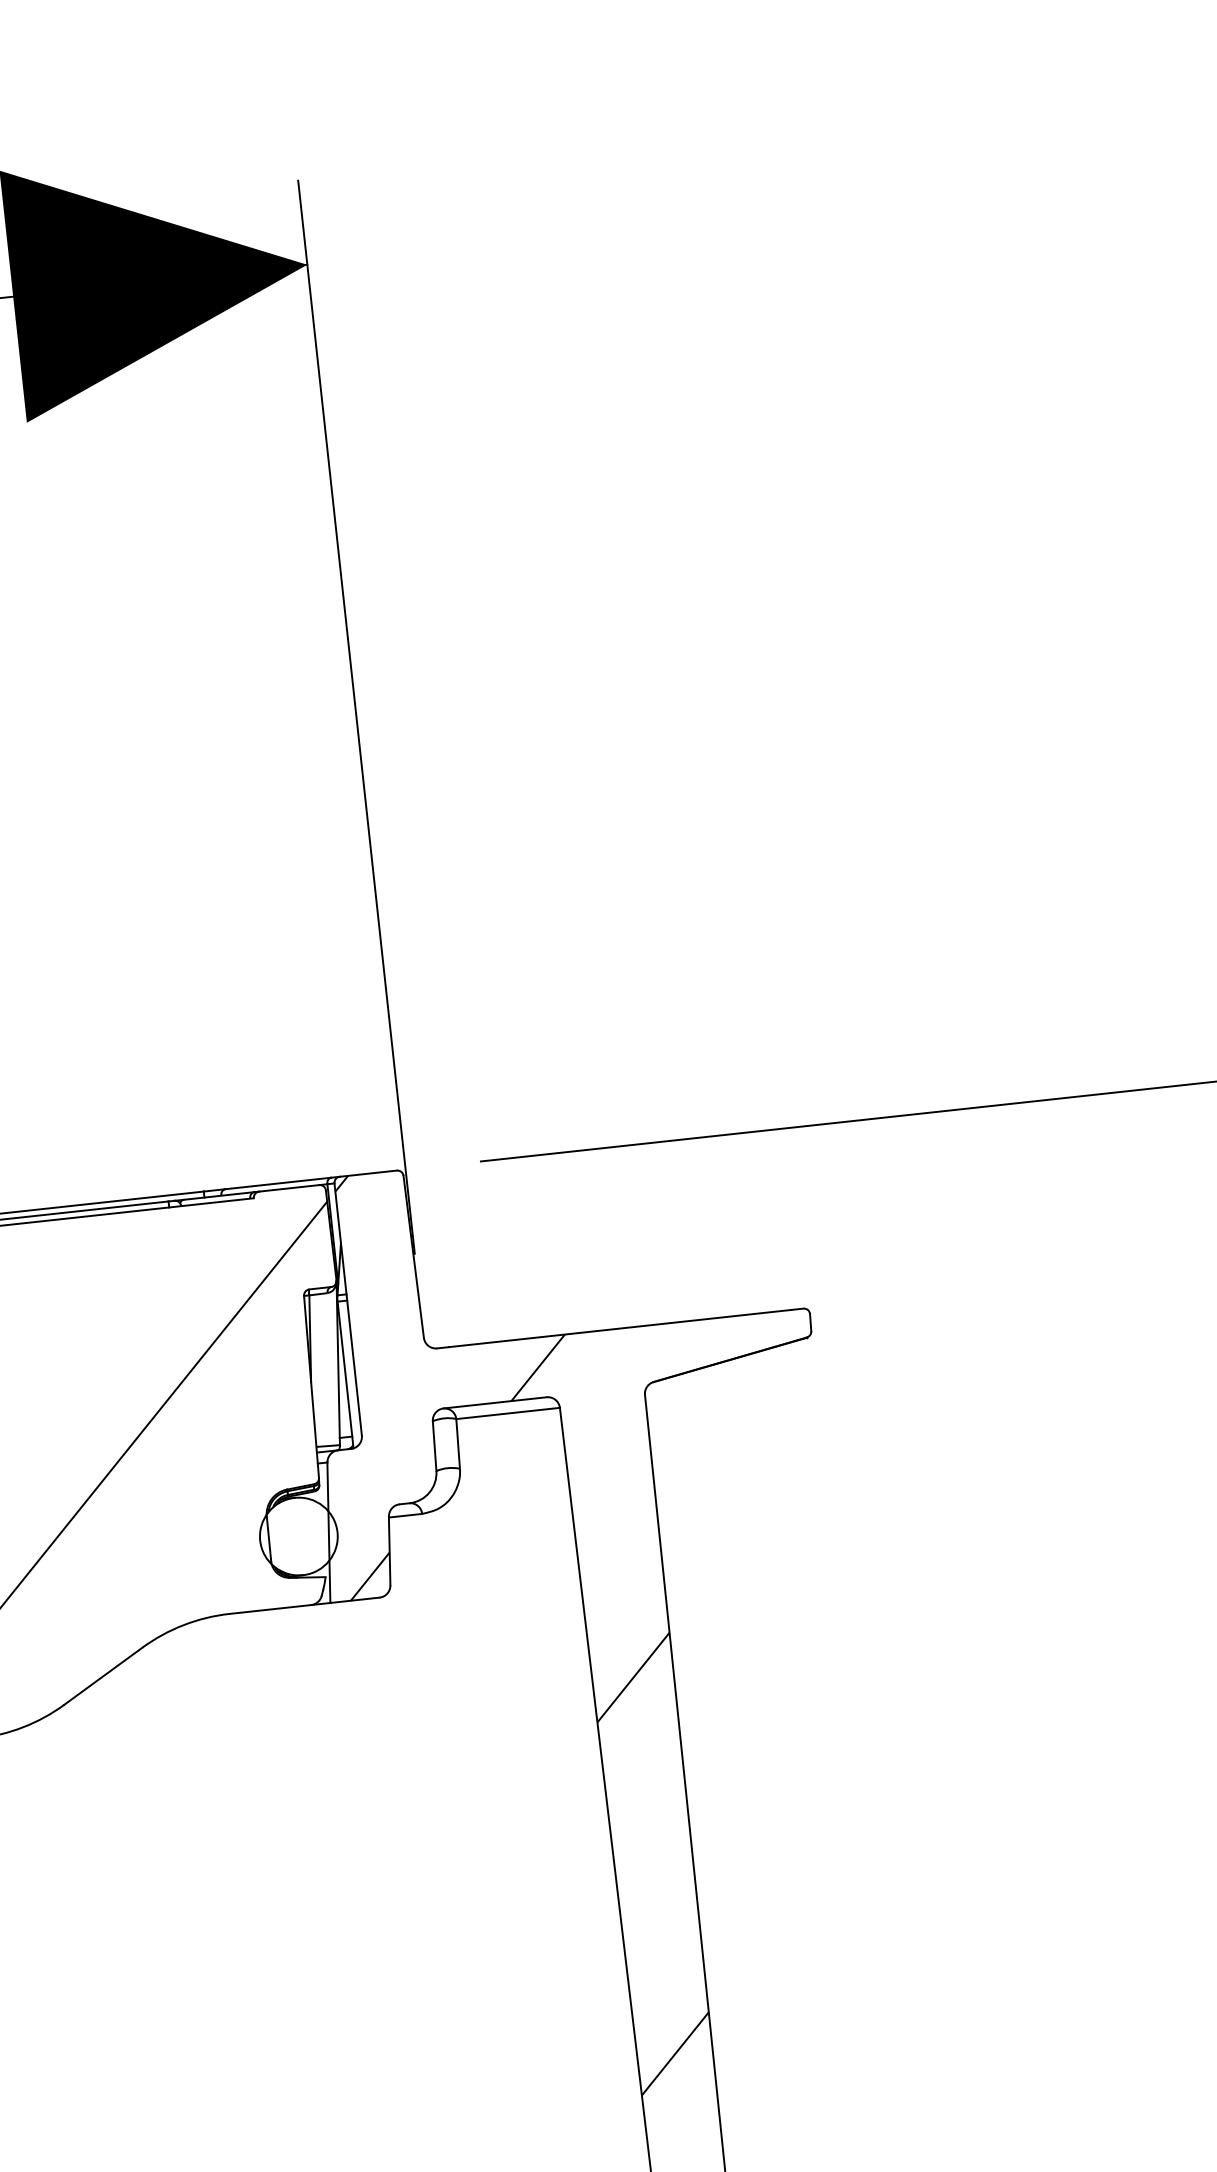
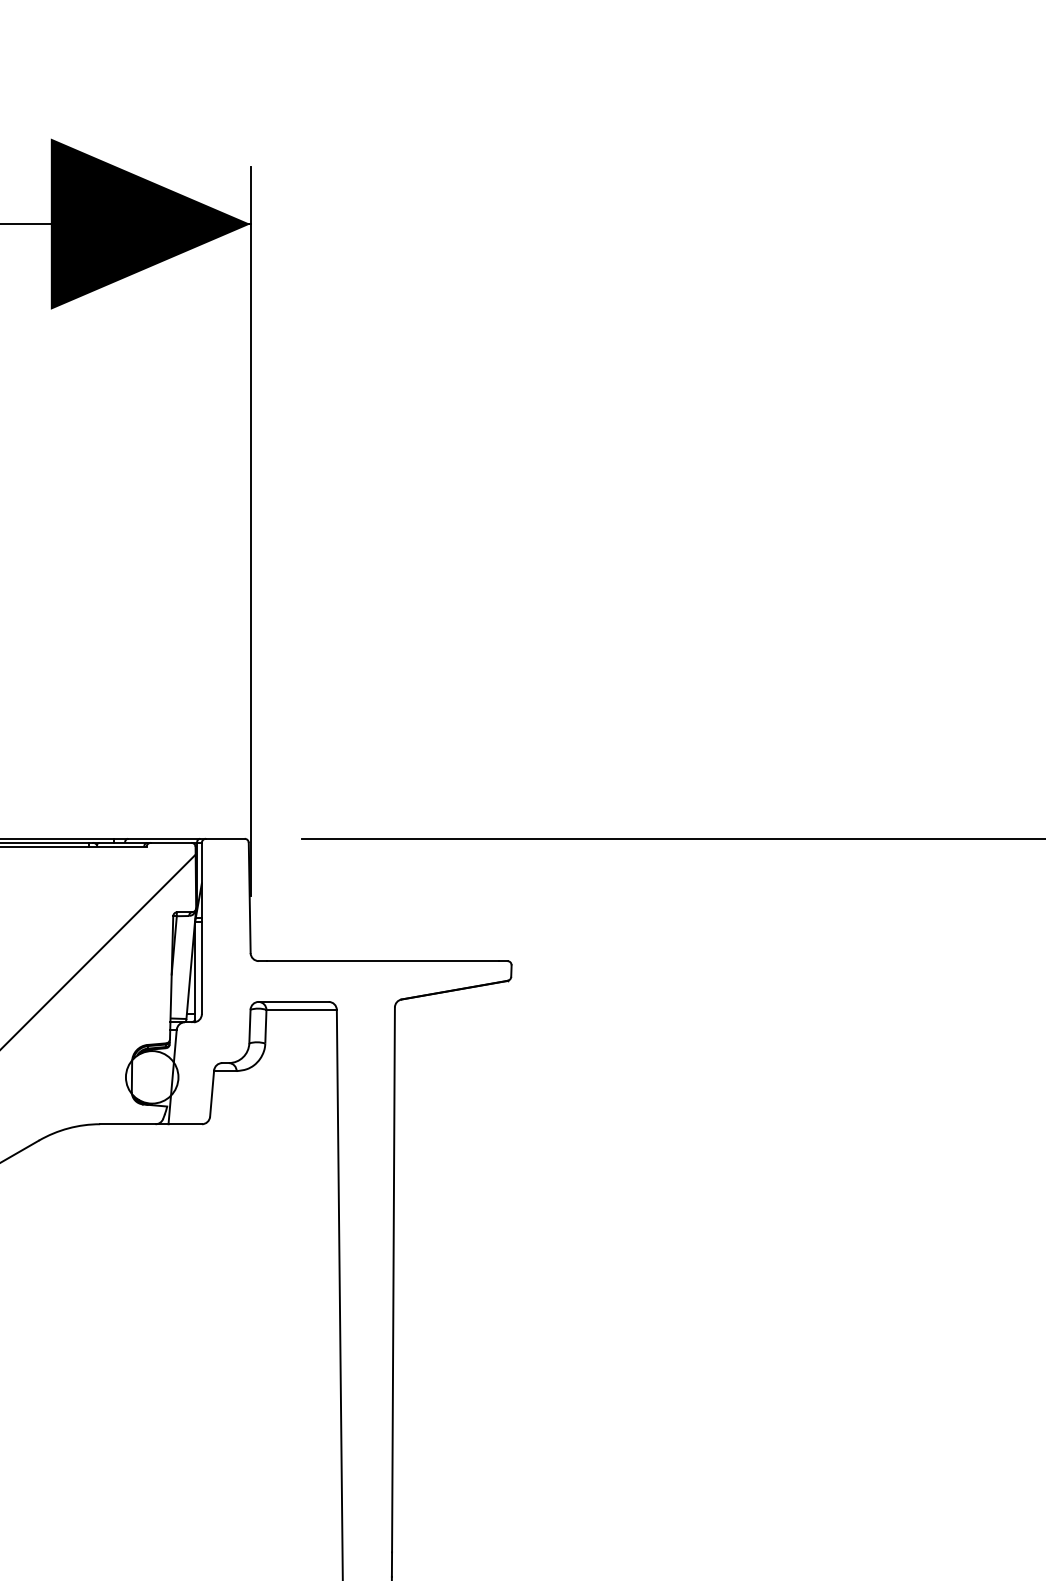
hatch: (512, 1632) -> (288, 1157), removed

